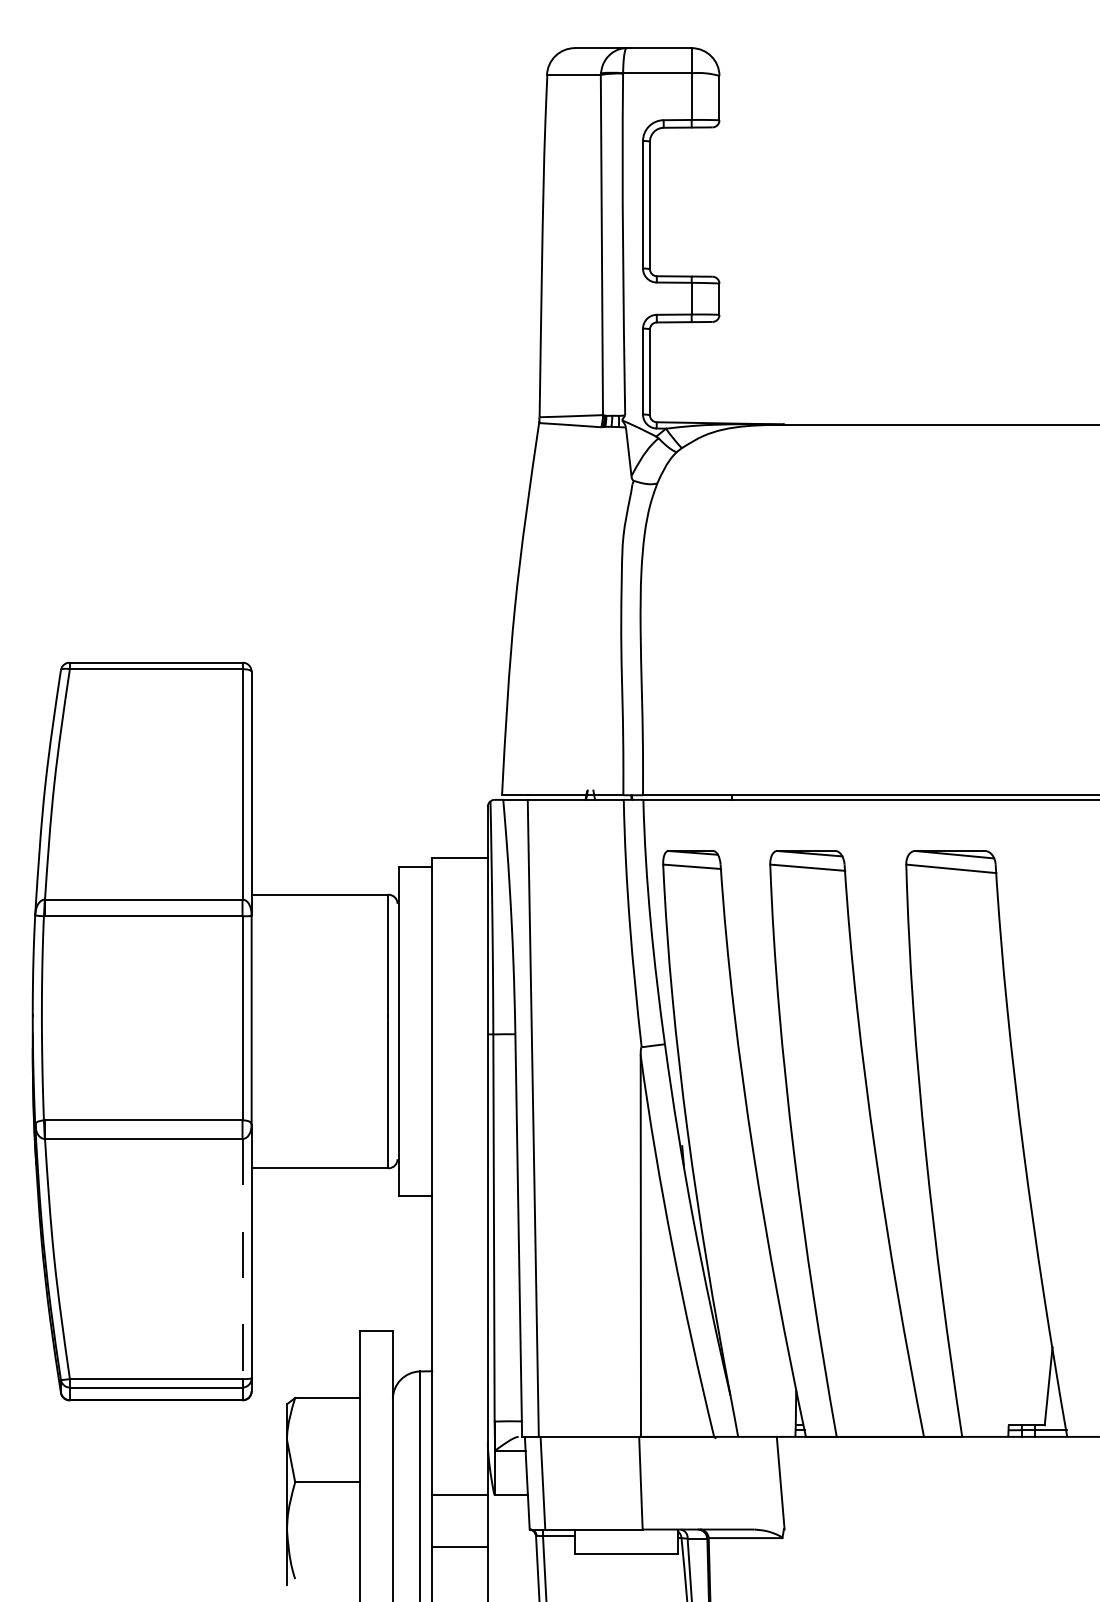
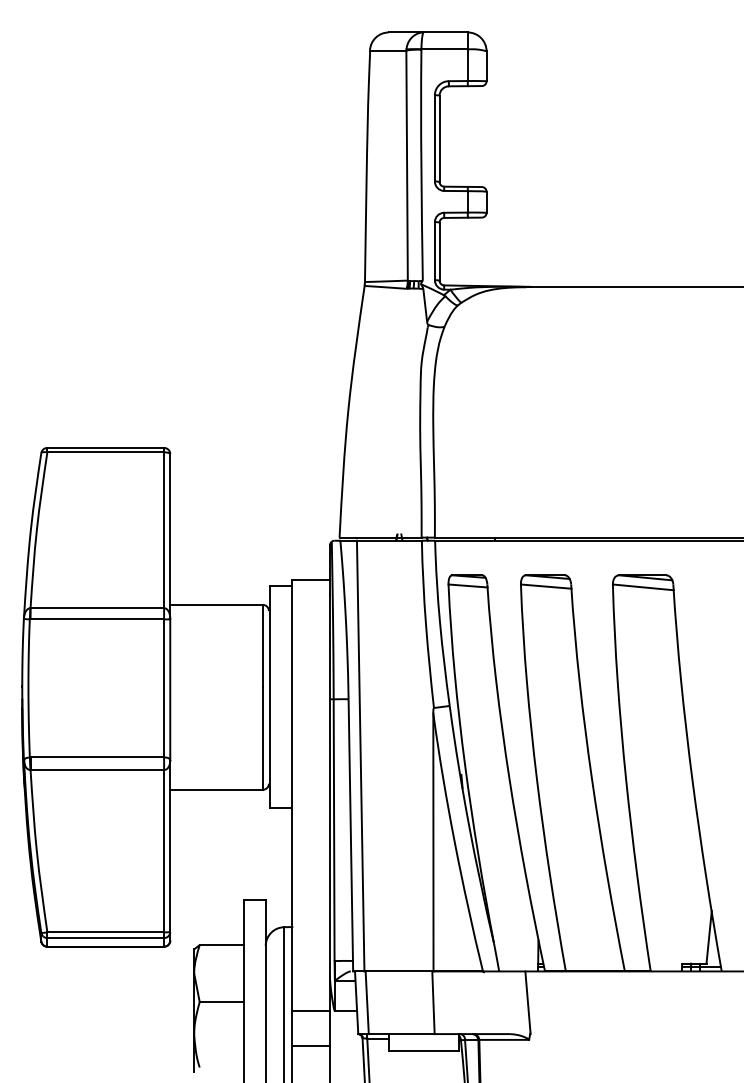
line: (243, 1259) -> (164, 851), dashed -> solid

